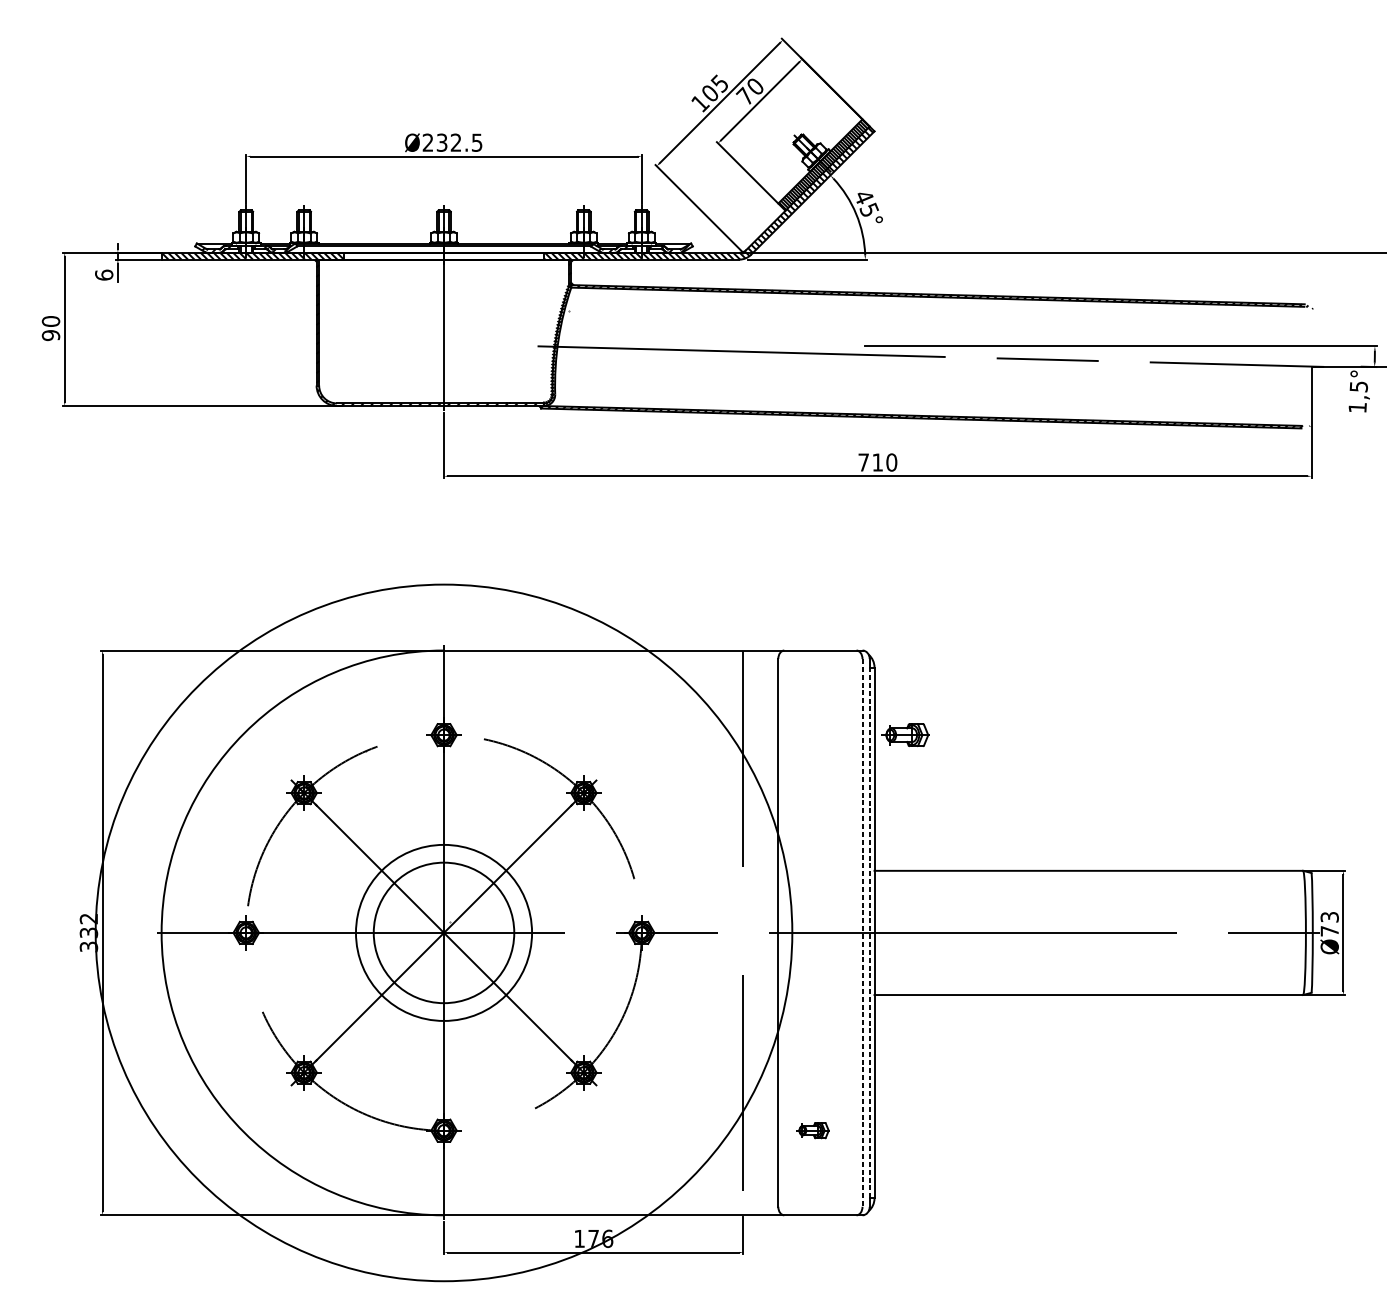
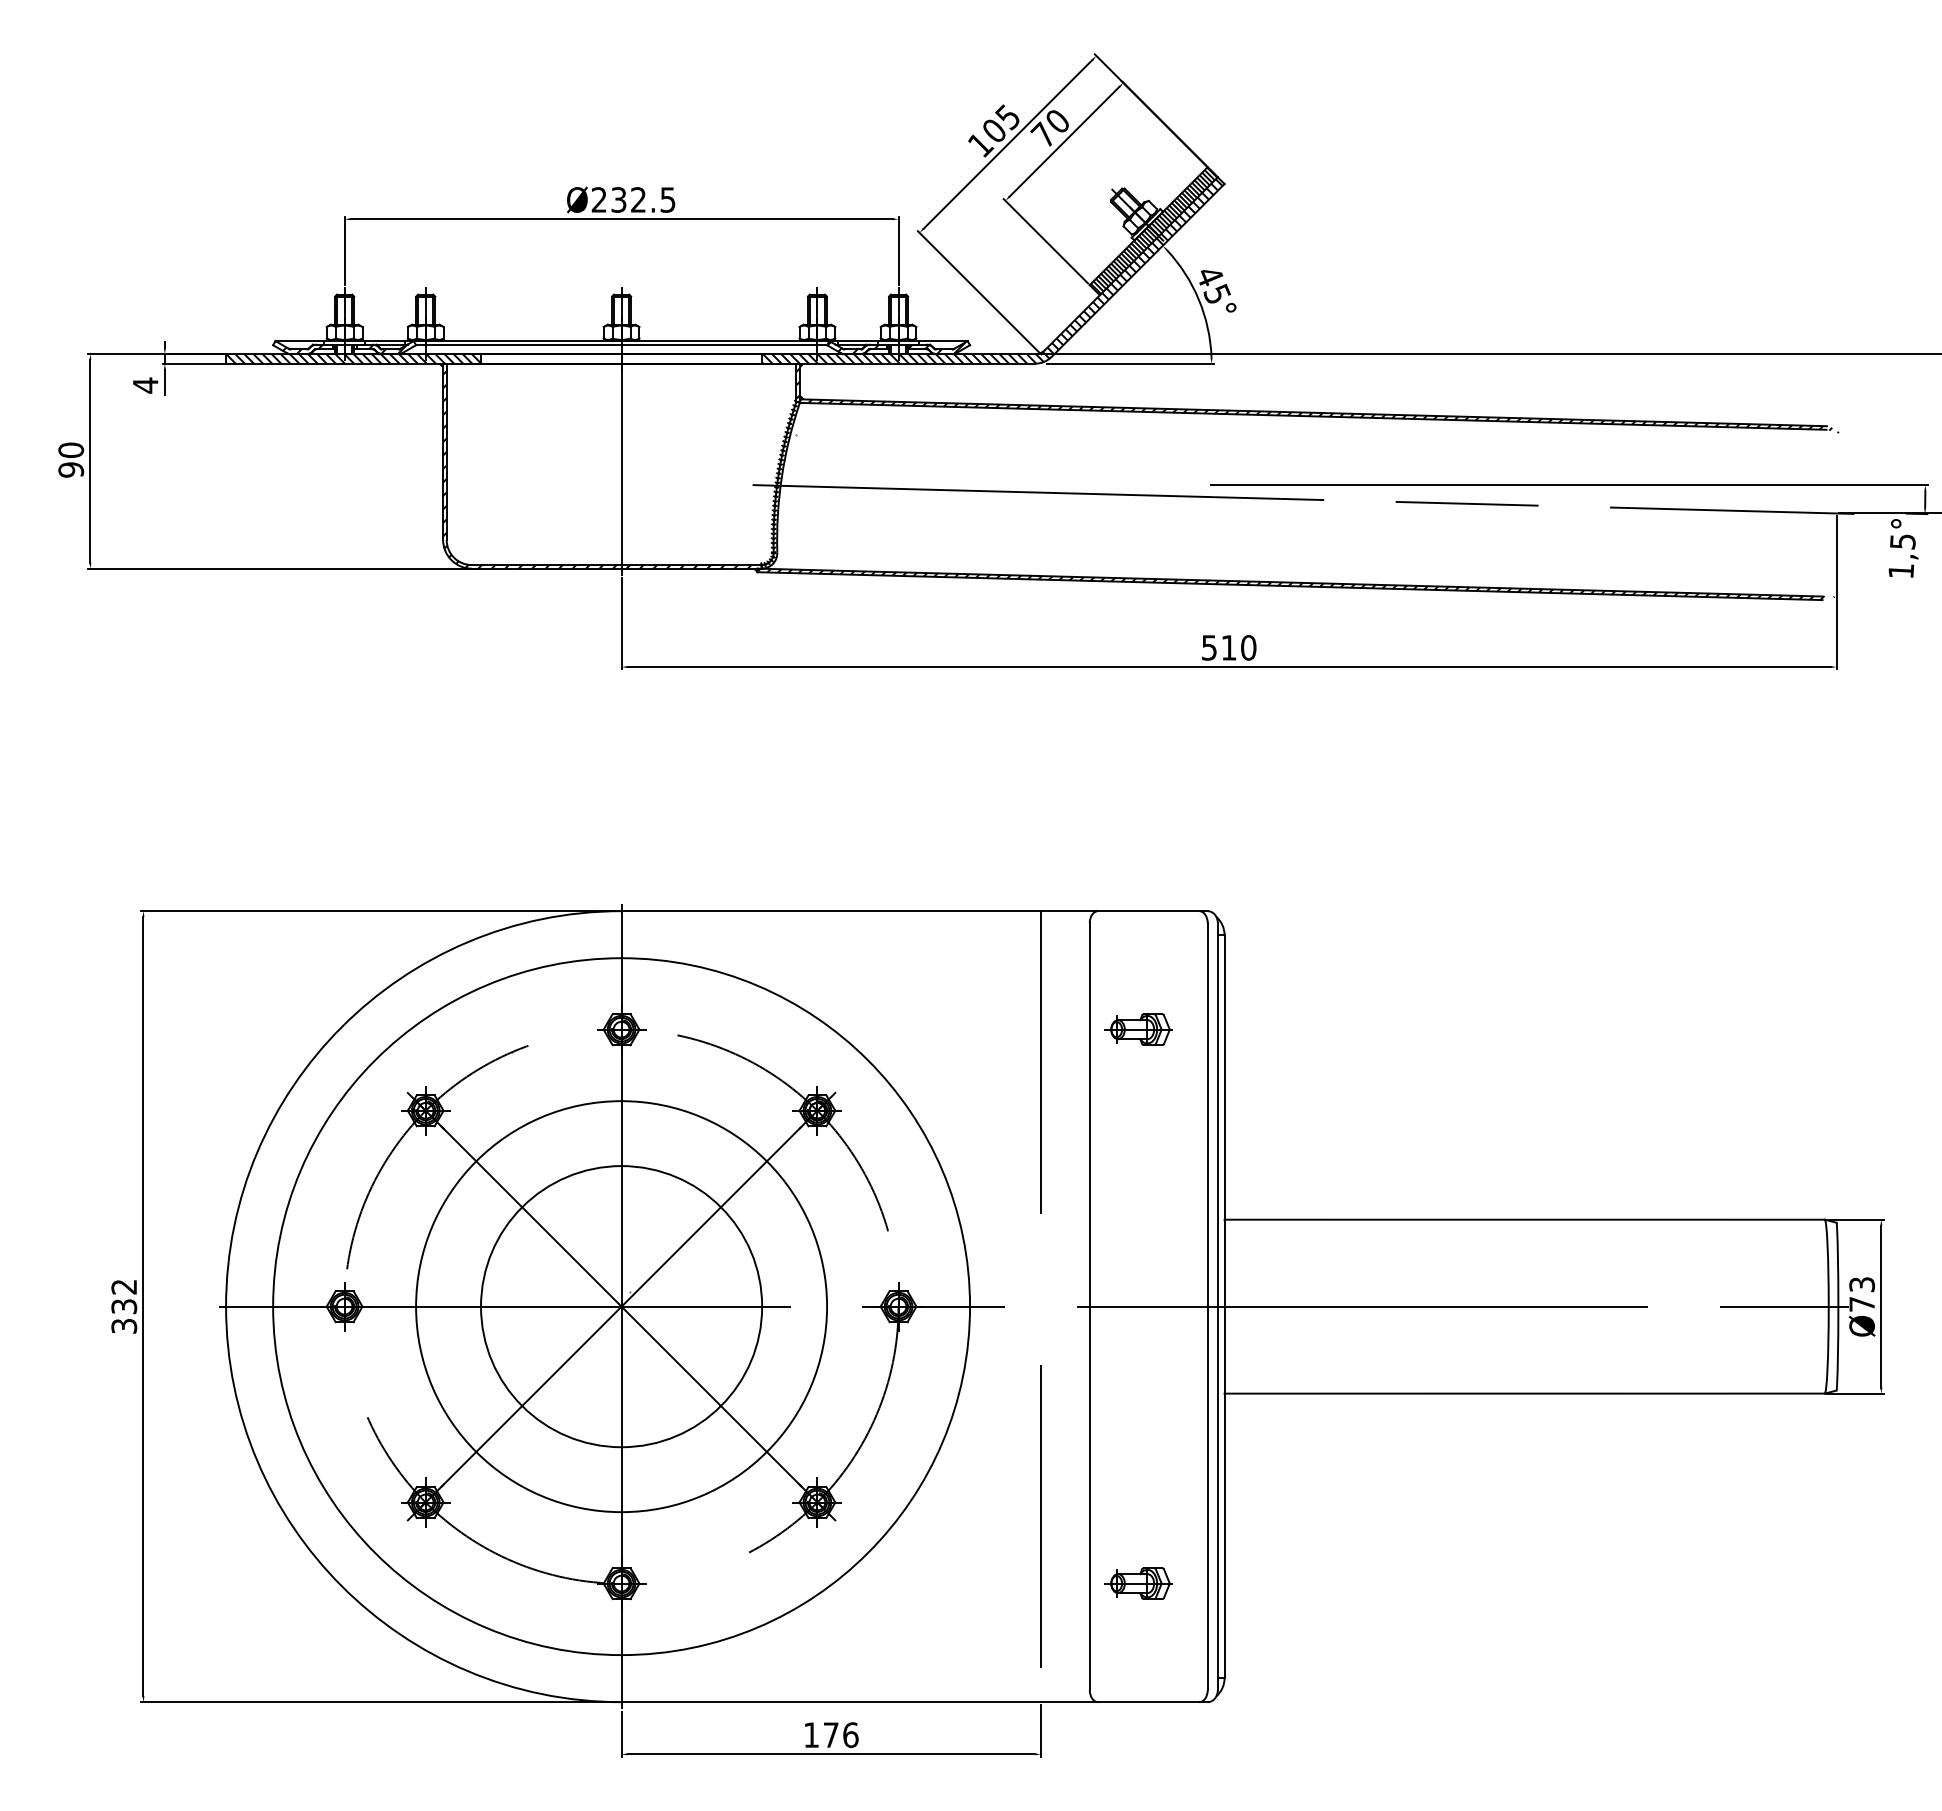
text: (104, 275) -> (145, 385), 6 -> 4
text: (863, 462) -> (1209, 647), 710 -> 510
part: (905, 735) -> (1138, 1029), moved
circle: (443, 932) -> (621, 1306), size x0.71
circle: (443, 932) -> (621, 1306), size x1.43
circle: (443, 932) -> (621, 1306), size x1.67
line: (862, 932) -> (1207, 1306), dashed -> solid
line: (869, 932) -> (1217, 1306), dashed -> solid
part: (813, 1130) -> (1138, 1583), size x1.43

